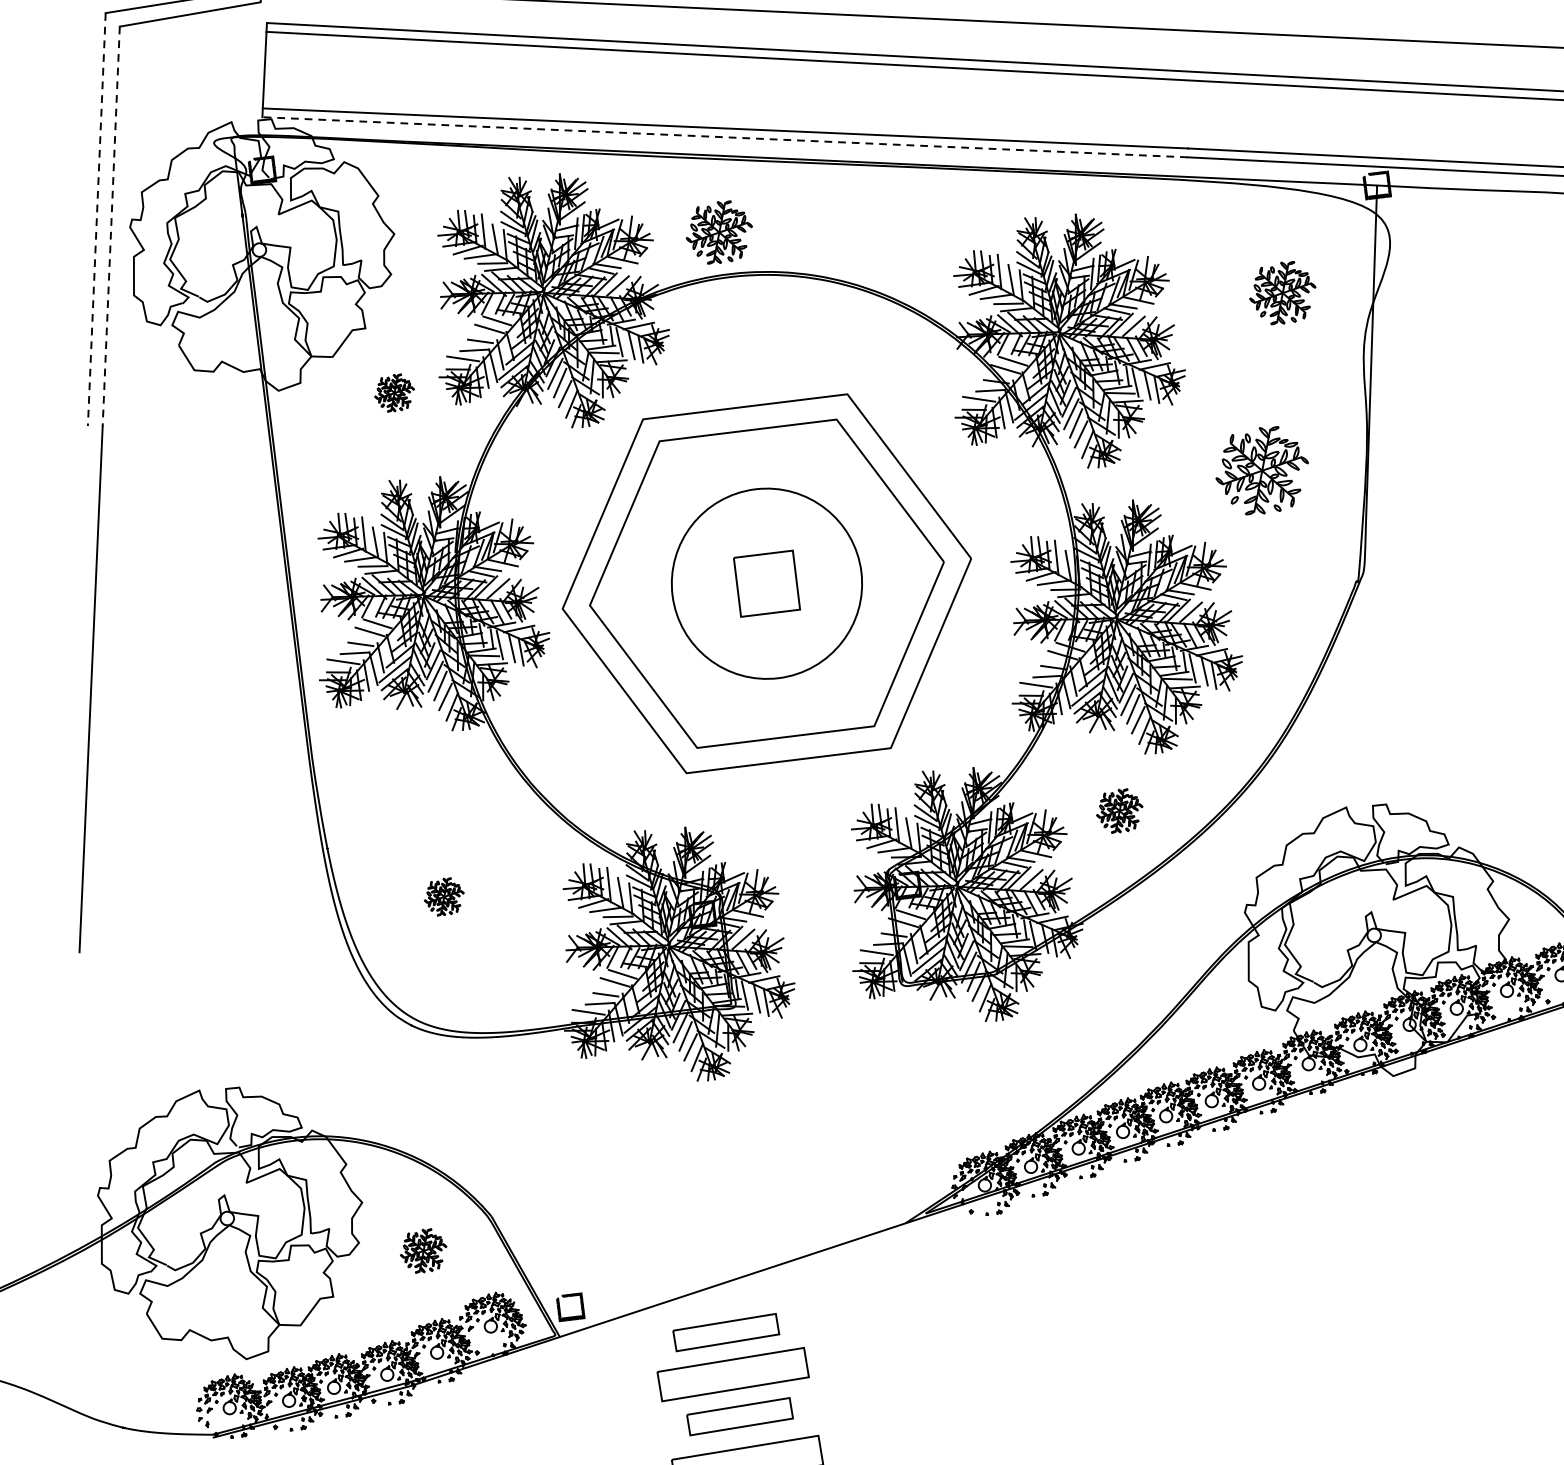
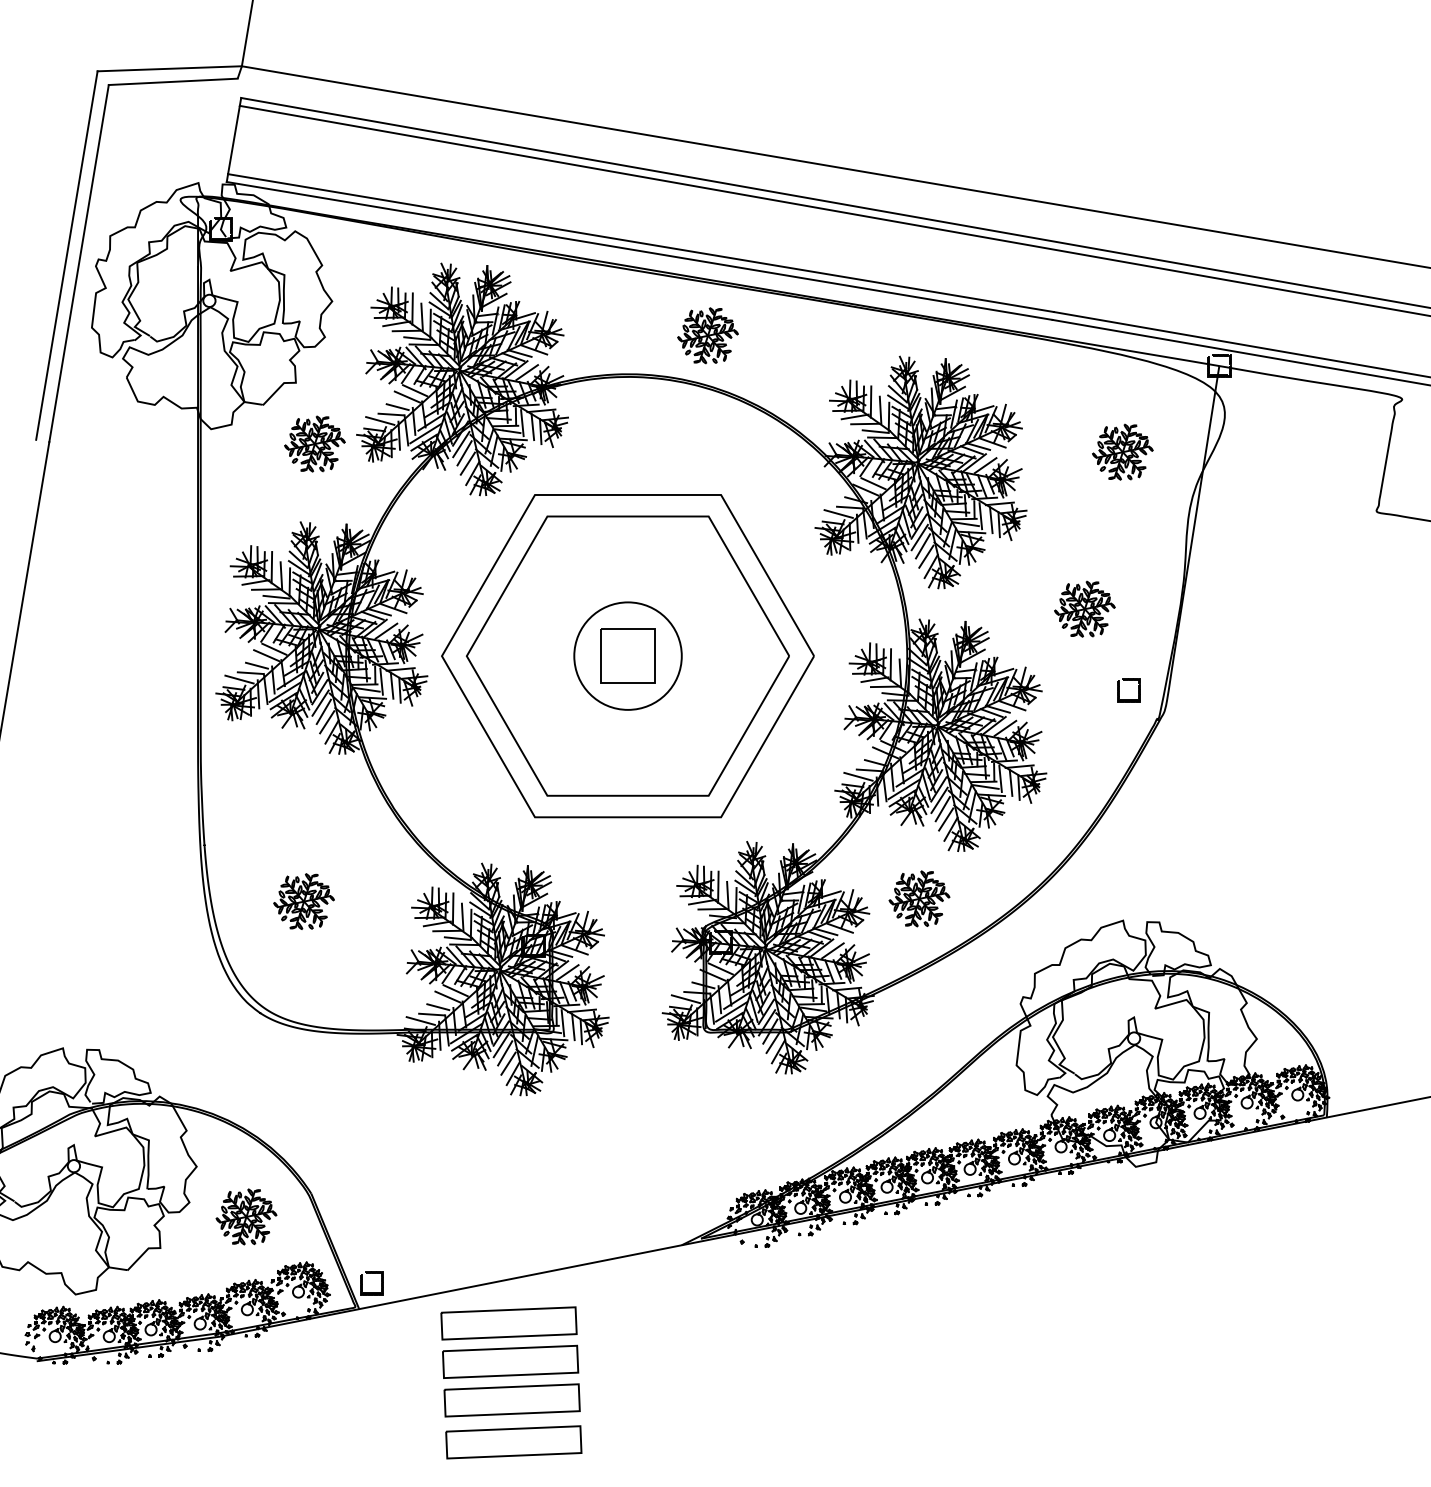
line: (724, 136) -> (639, 250), dashed -> solid
line: (96, 219) -> (66, 255), dashed -> solid
line: (111, 226) -> (79, 263), dashed -> solid
part: (718, 232) -> (707, 335), moved
part: (394, 392) -> (314, 443), size x1.67
part: (1261, 469) -> (1084, 608), size x0.71
part: (1311, 555) -> (1119, 690), added
circle: (766, 583) -> (627, 655), size x0.62
part: (1119, 810) -> (919, 898), size x1.43
part: (443, 896) -> (303, 901), size x1.67
part: (423, 1250) -> (246, 1216), size x1.43
part: (725, 1332) -> (508, 1323), size x1.43
part: (739, 1416) -> (511, 1400), size x1.43

